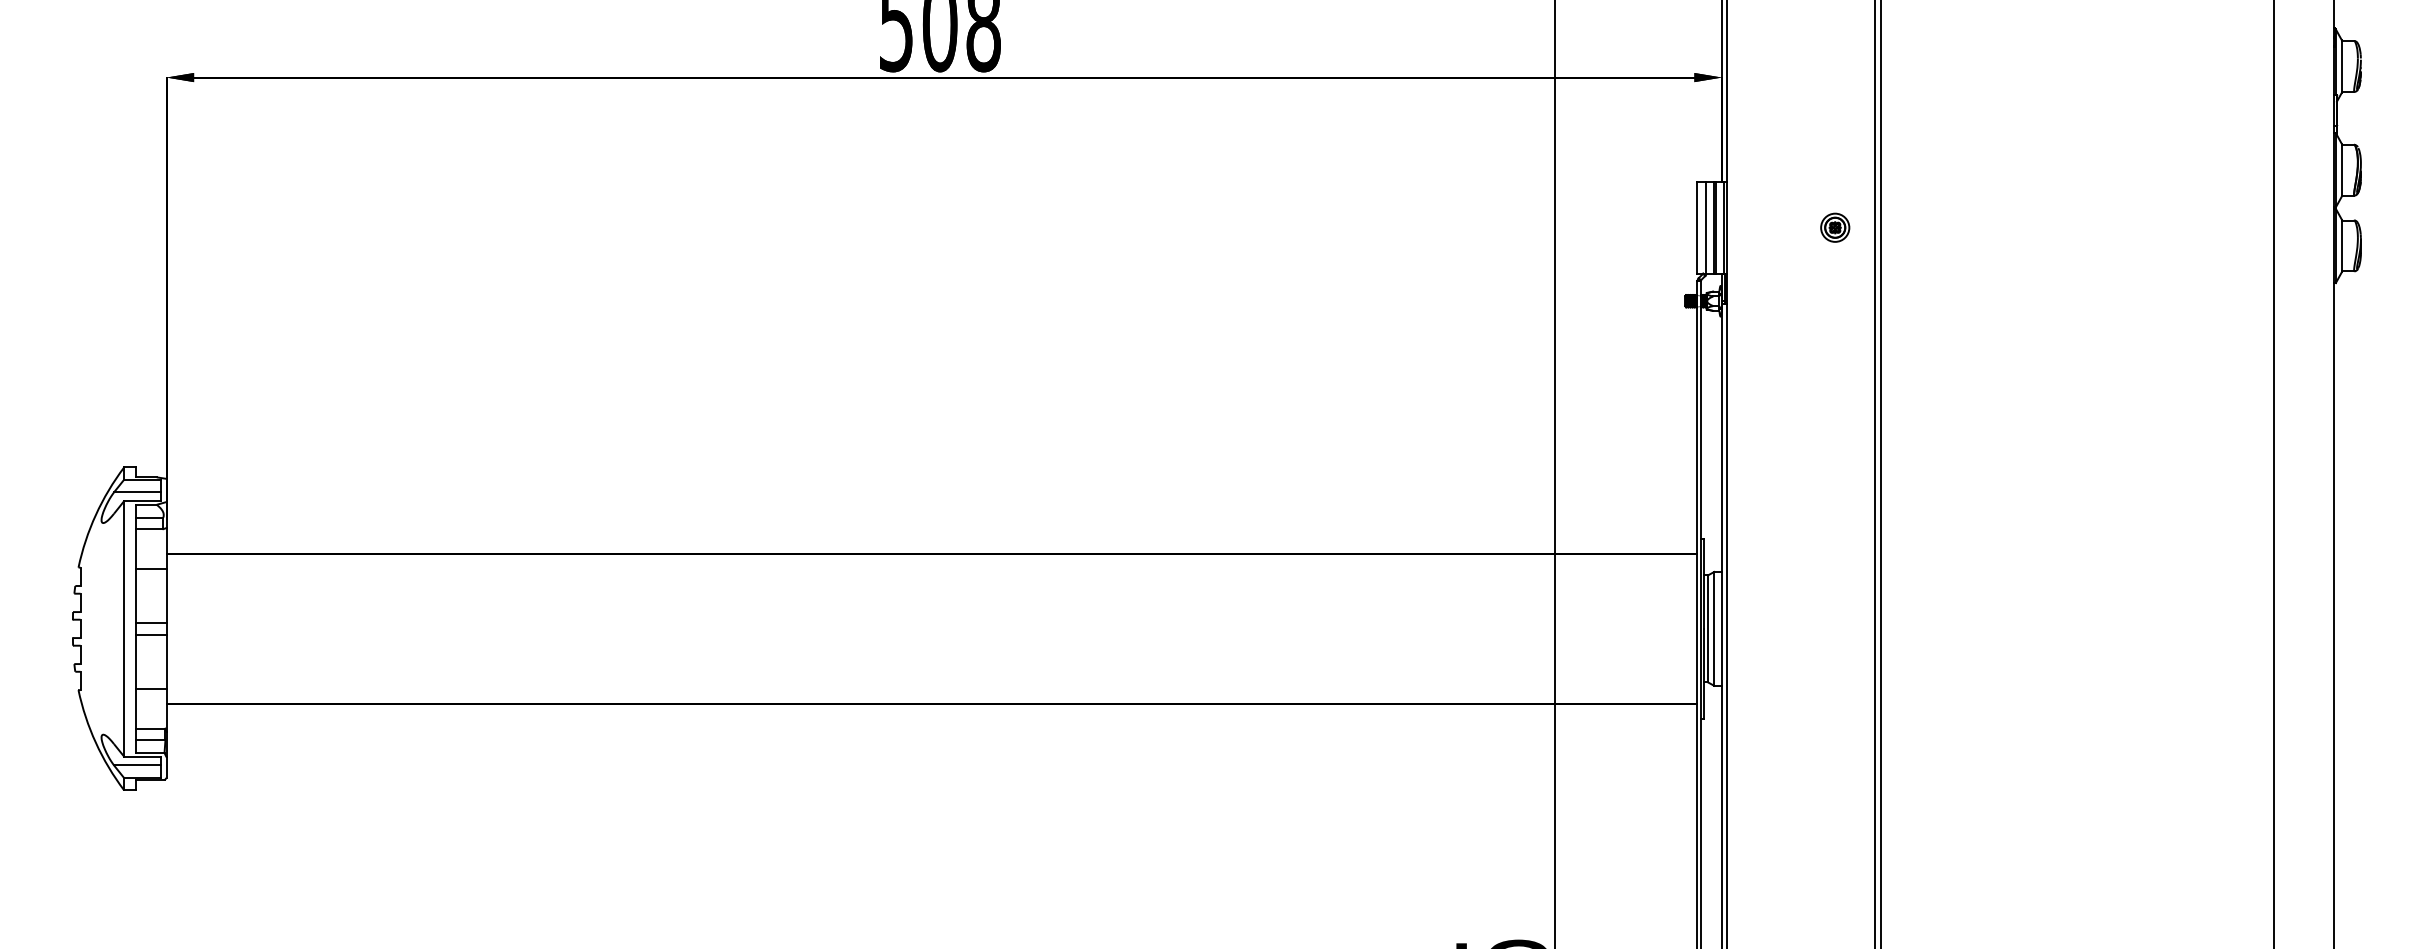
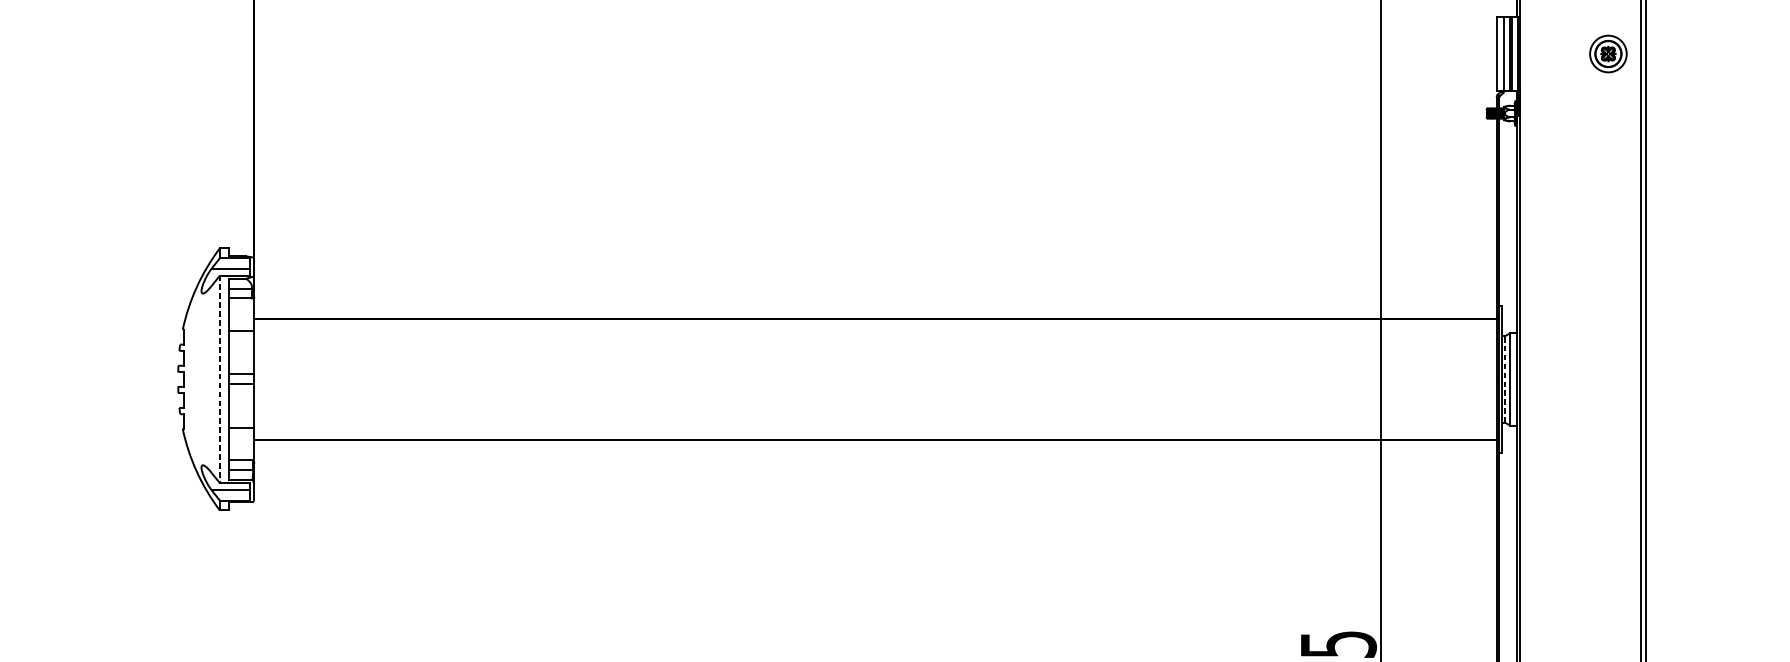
part: (1835, 227) -> (1608, 53), size x1.6
line: (124, 628) -> (220, 379), solid -> dashed
line: (1708, 628) -> (1505, 379), solid -> dashed

